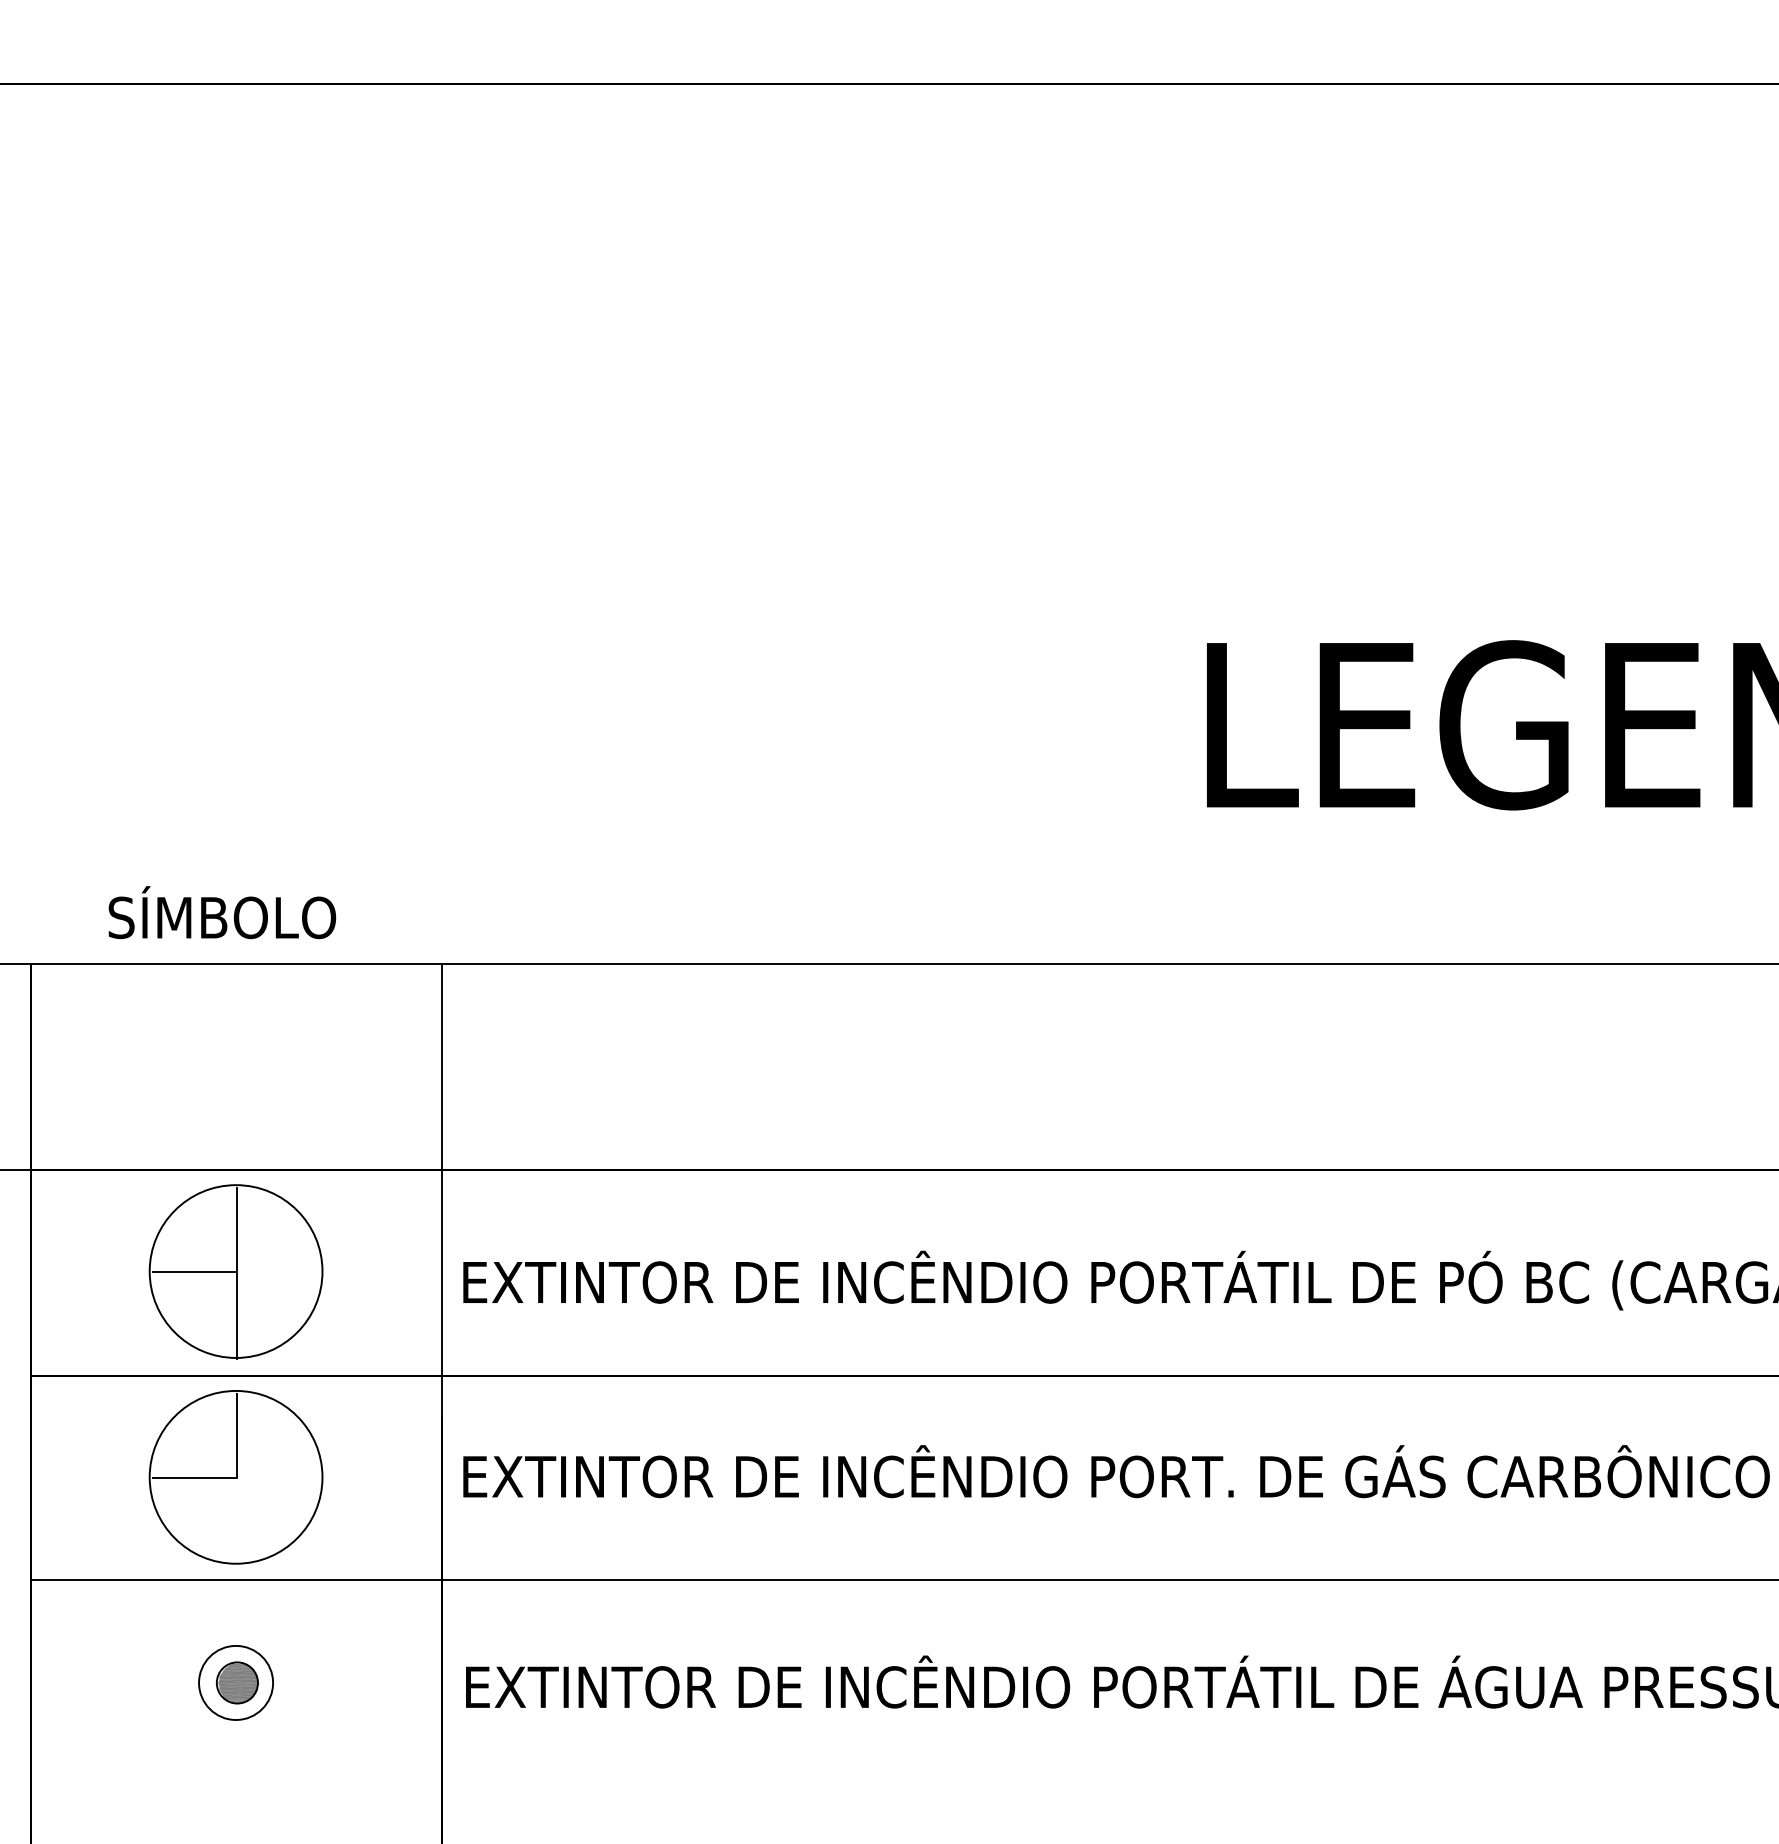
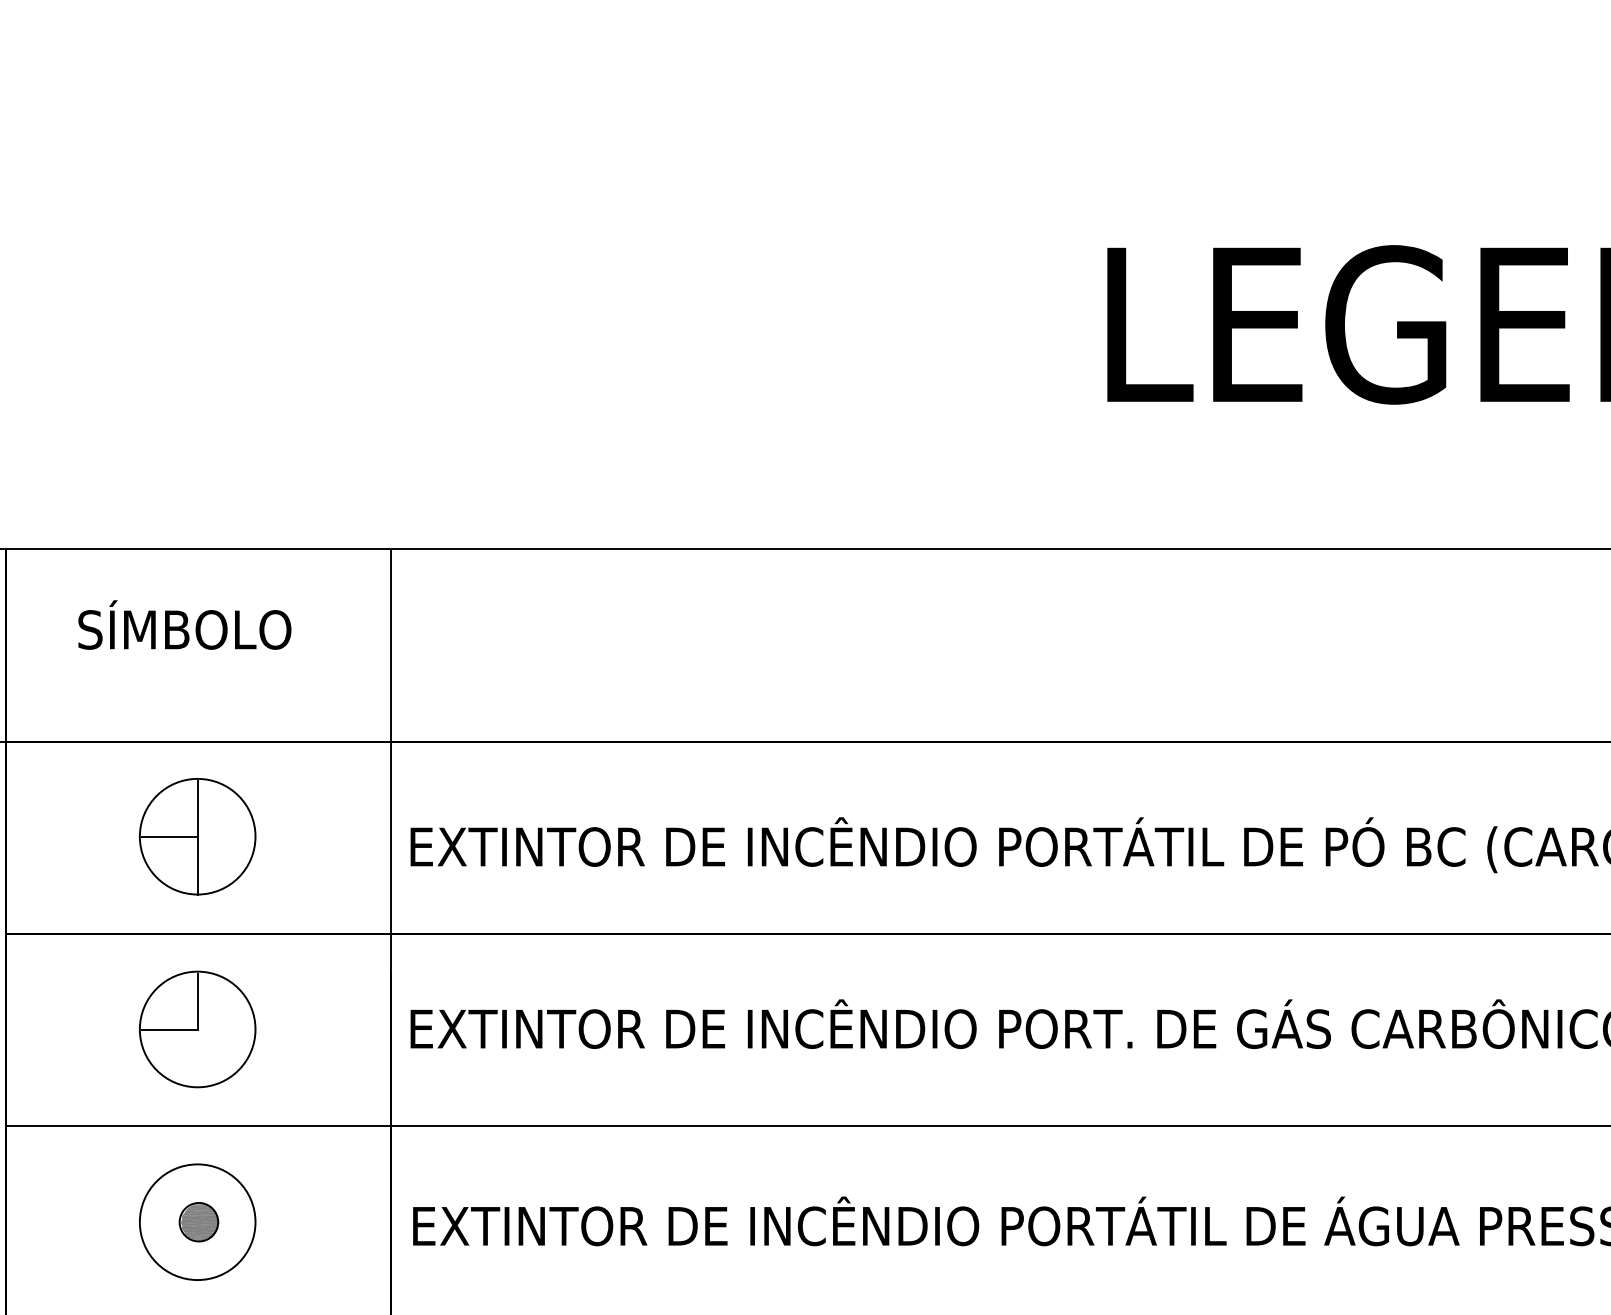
text: (222, 912) -> (184, 624), moved
part: (235, 1271) -> (197, 836), size x0.71
part: (235, 1476) -> (197, 1028), size x0.71
circle: (235, 1682) -> (197, 1221), size x1.67

